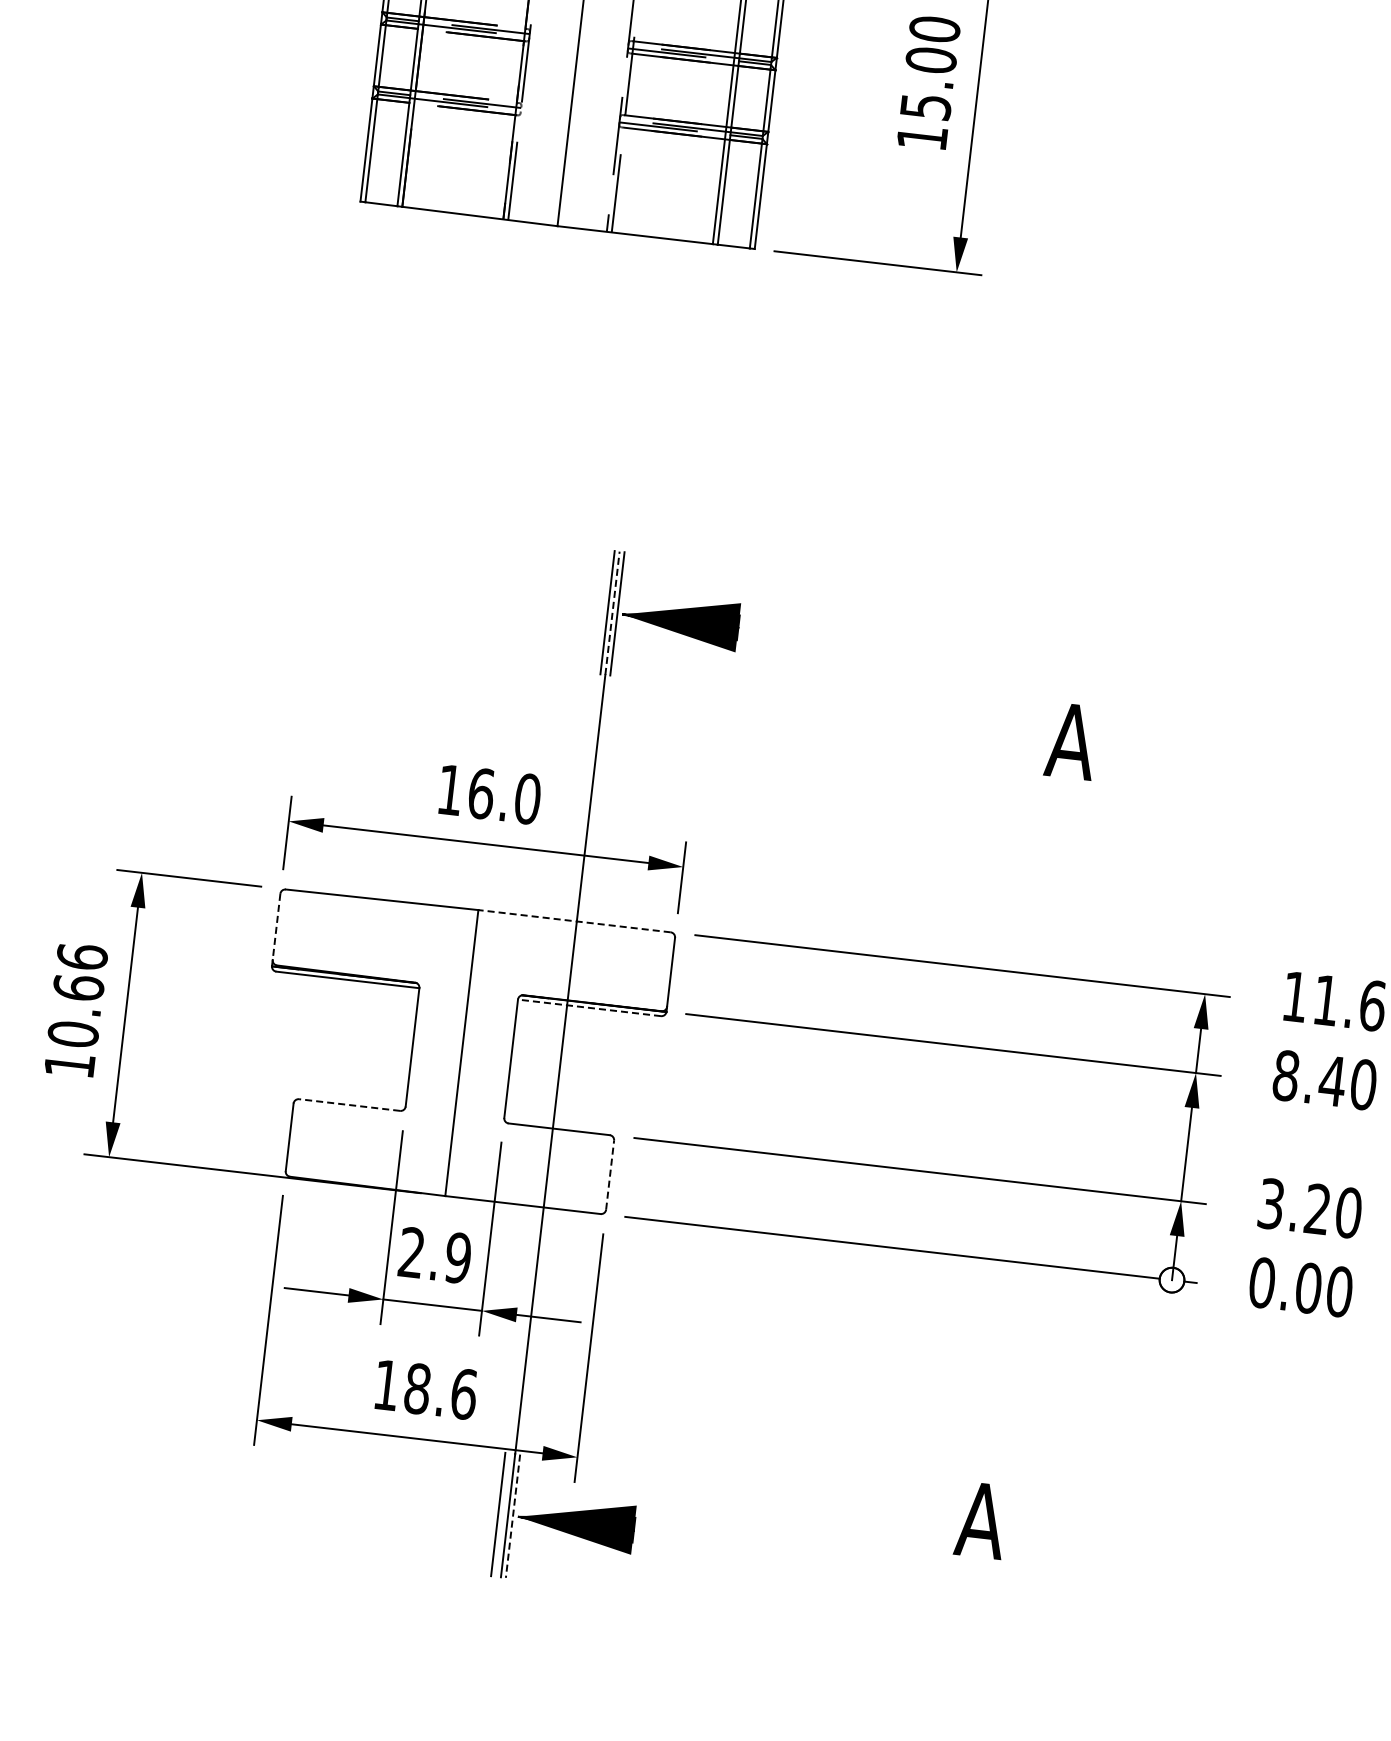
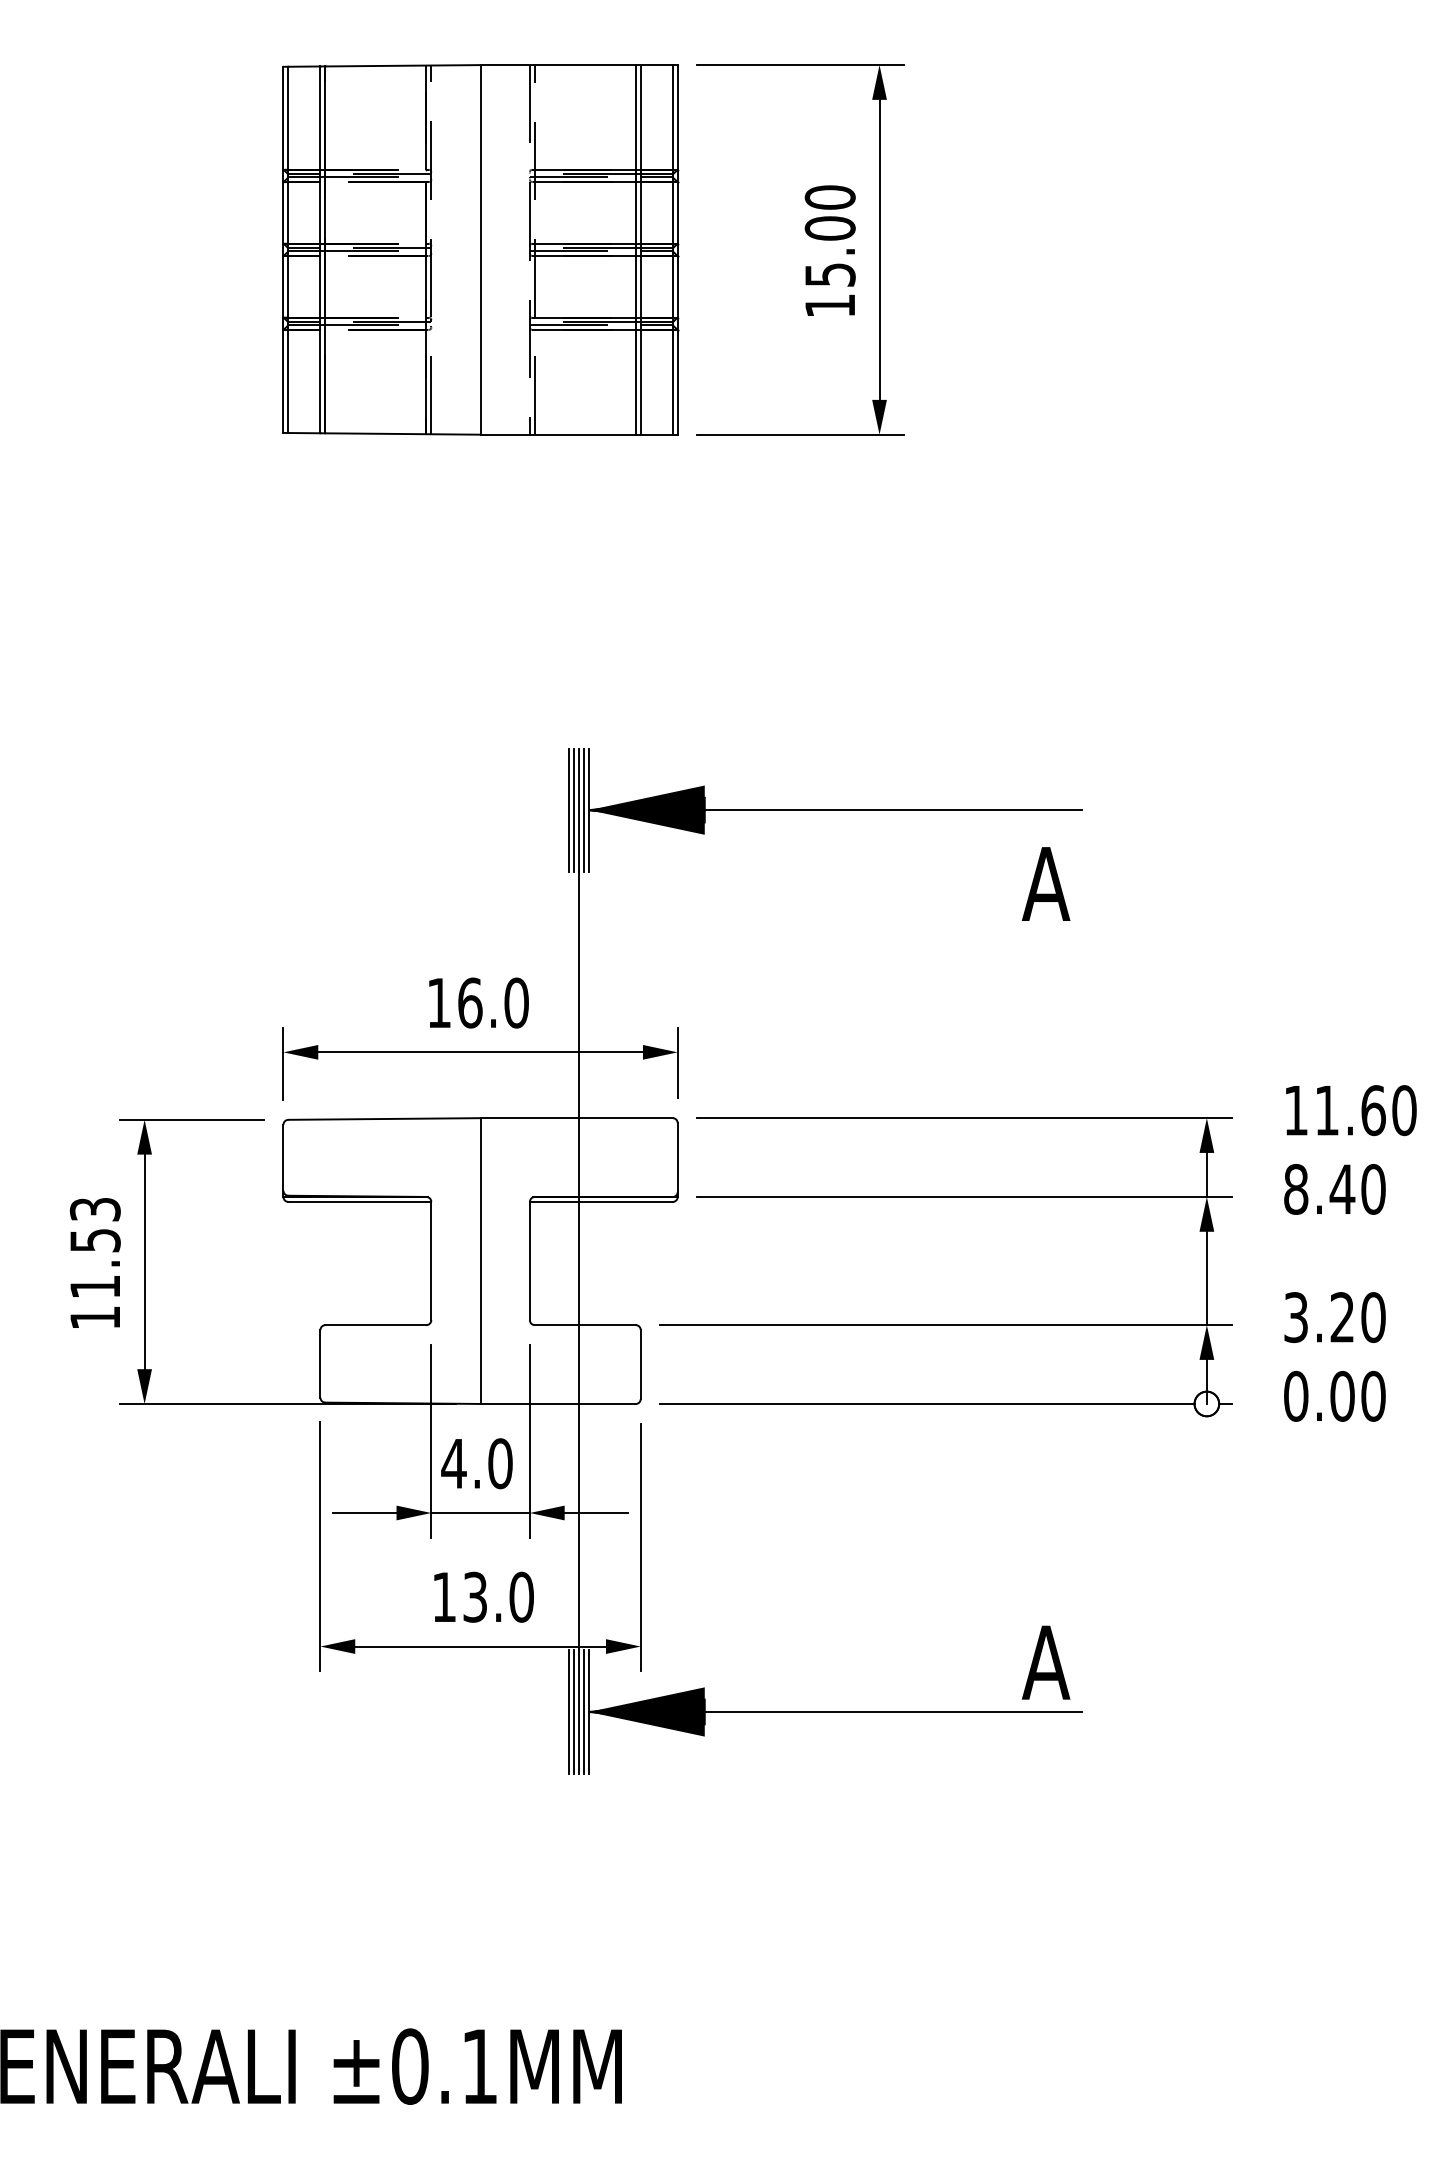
line: (603, 611) -> (569, 809), added
line: (611, 613) -> (578, 810), dashed -> solid
line: (622, 613) -> (588, 809), added
line: (926, 649) -> (892, 810), added
line: (574, 921) -> (576, 1118), dashed -> solid
line: (276, 927) -> (283, 1158), dashed -> solid
text: (76, 995) -> (94, 1248), 10.66 -> 11.53
line: (588, 1007) -> (600, 1201), dashed -> solid
line: (349, 1105) -> (375, 1325), dashed -> solid
line: (609, 1175) -> (640, 1364), dashed -> solid
text: (434, 1255) -> (476, 1463), 2.9 -> 4.0
text: (440, 1390) -> (498, 1596), 18.6 -> 13.0
line: (503, 1514) -> (574, 1711), added
line: (512, 1515) -> (583, 1711), dashed -> solid
line: (517, 1516) -> (588, 1711), added
line: (821, 1551) -> (892, 1711), added

